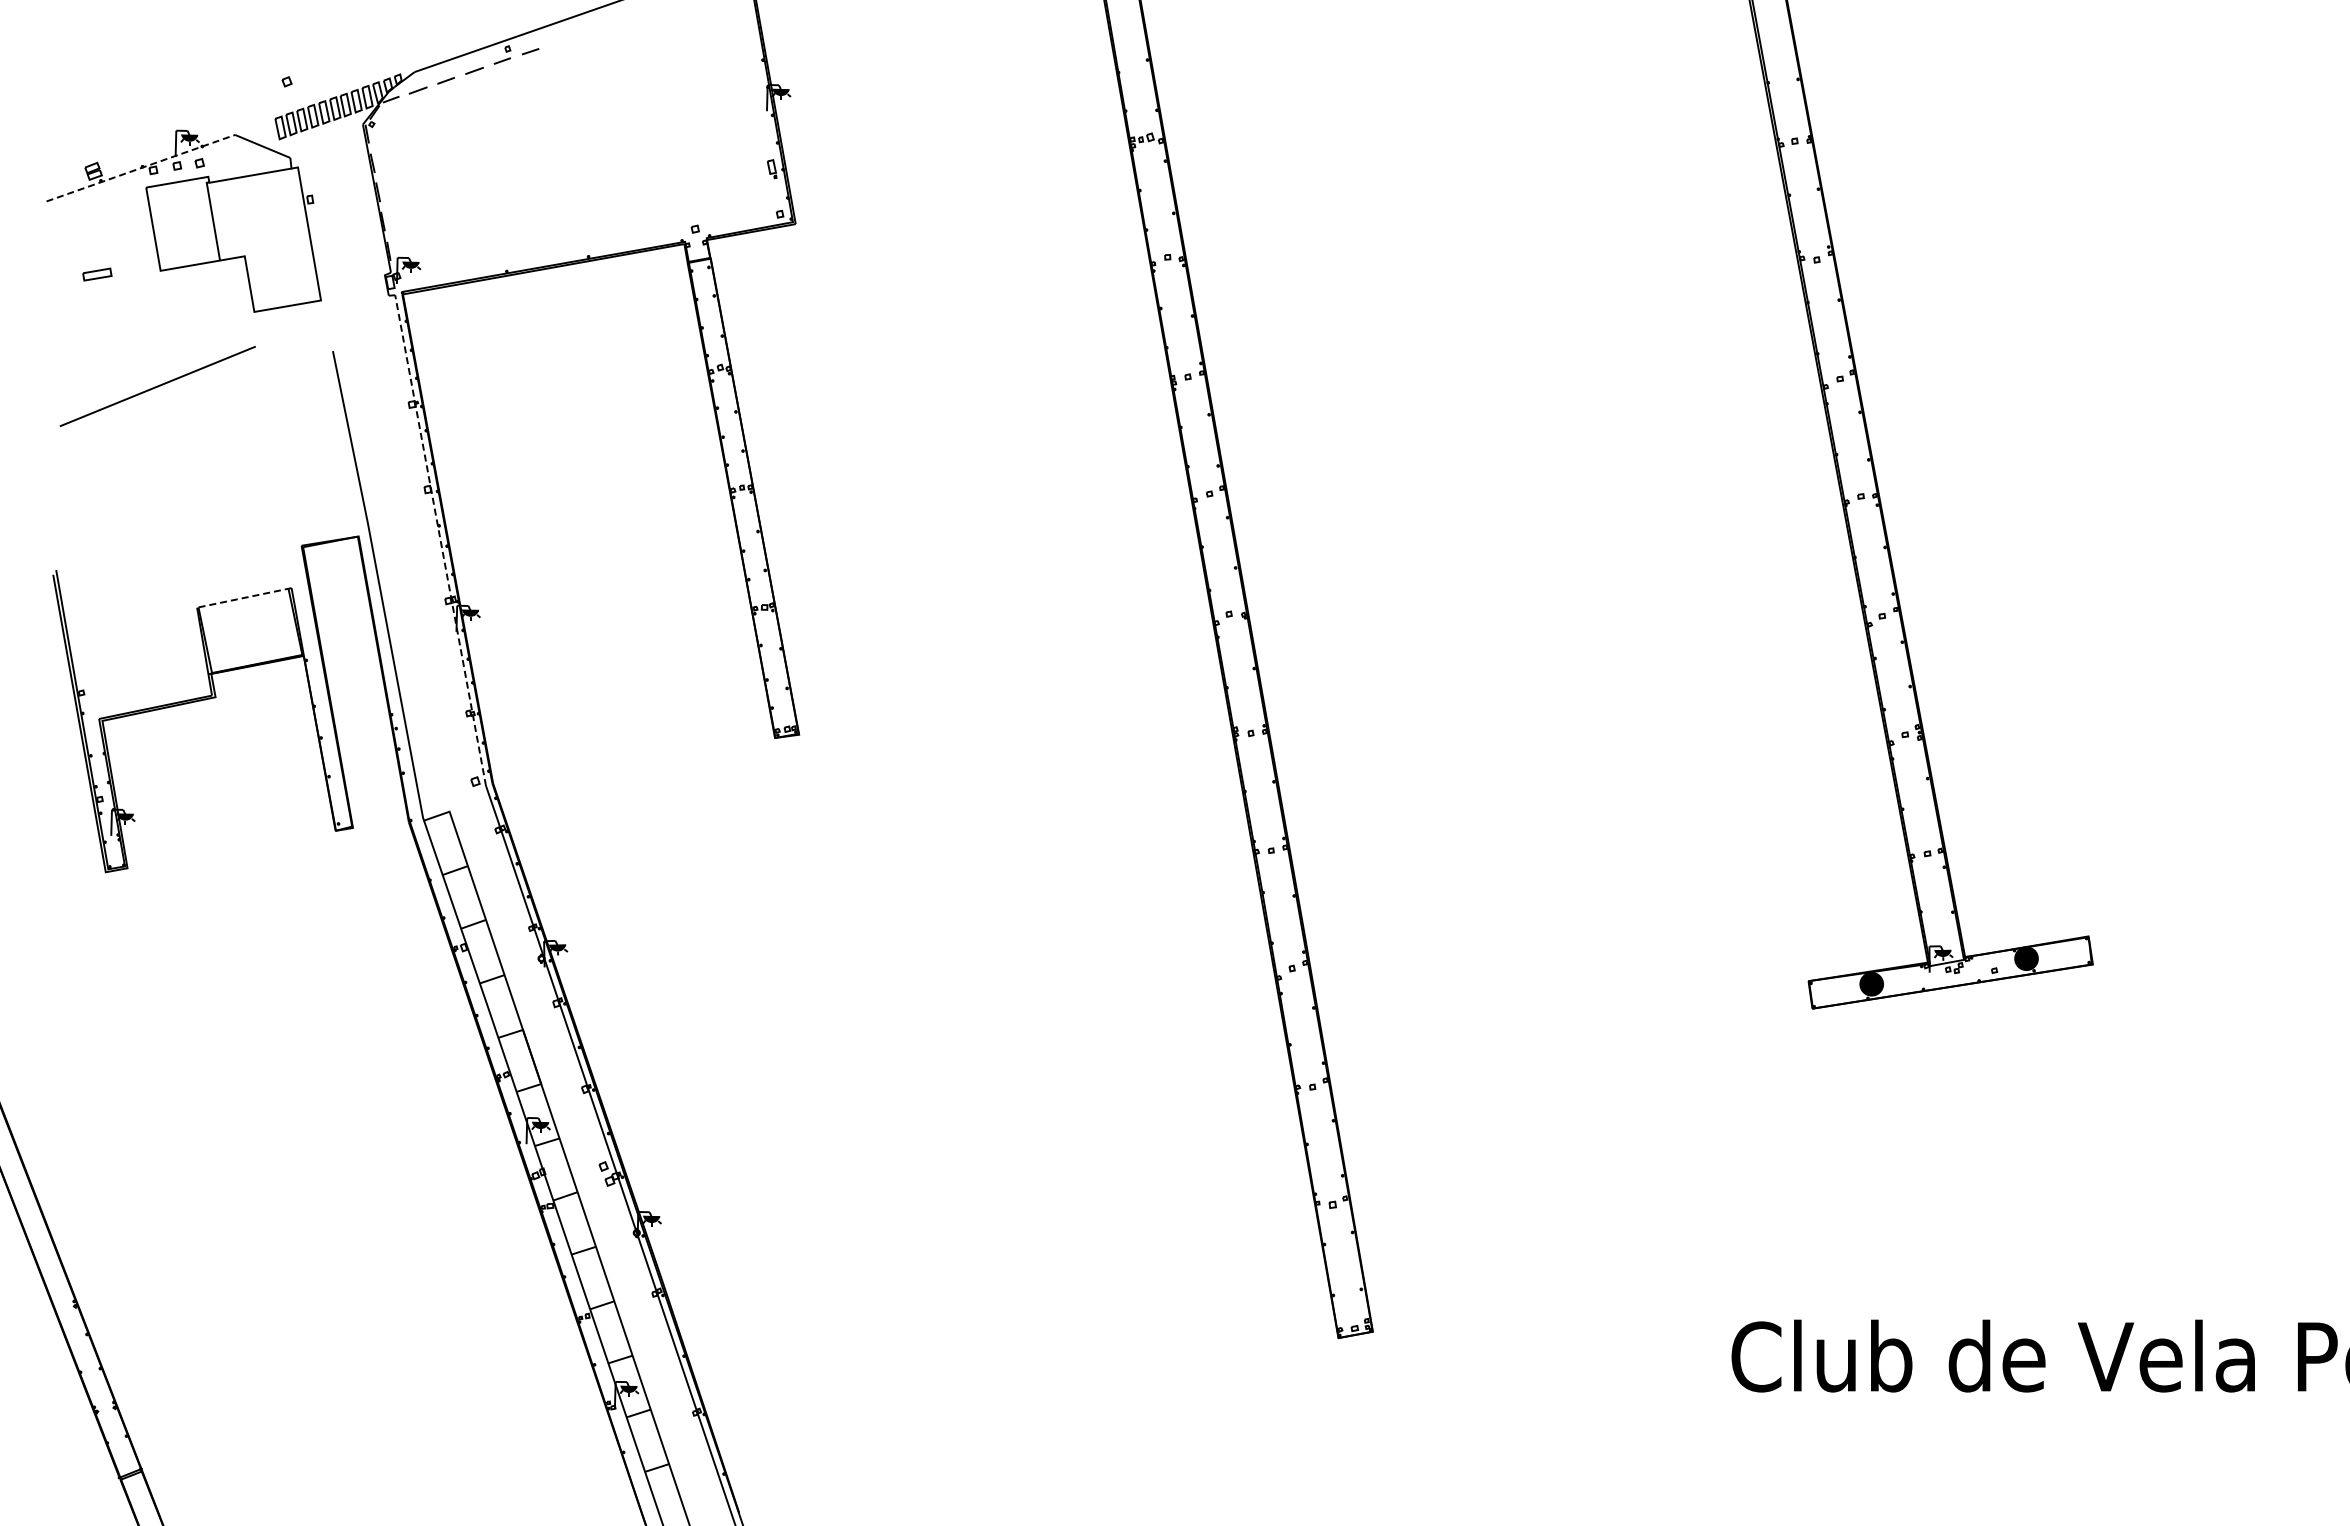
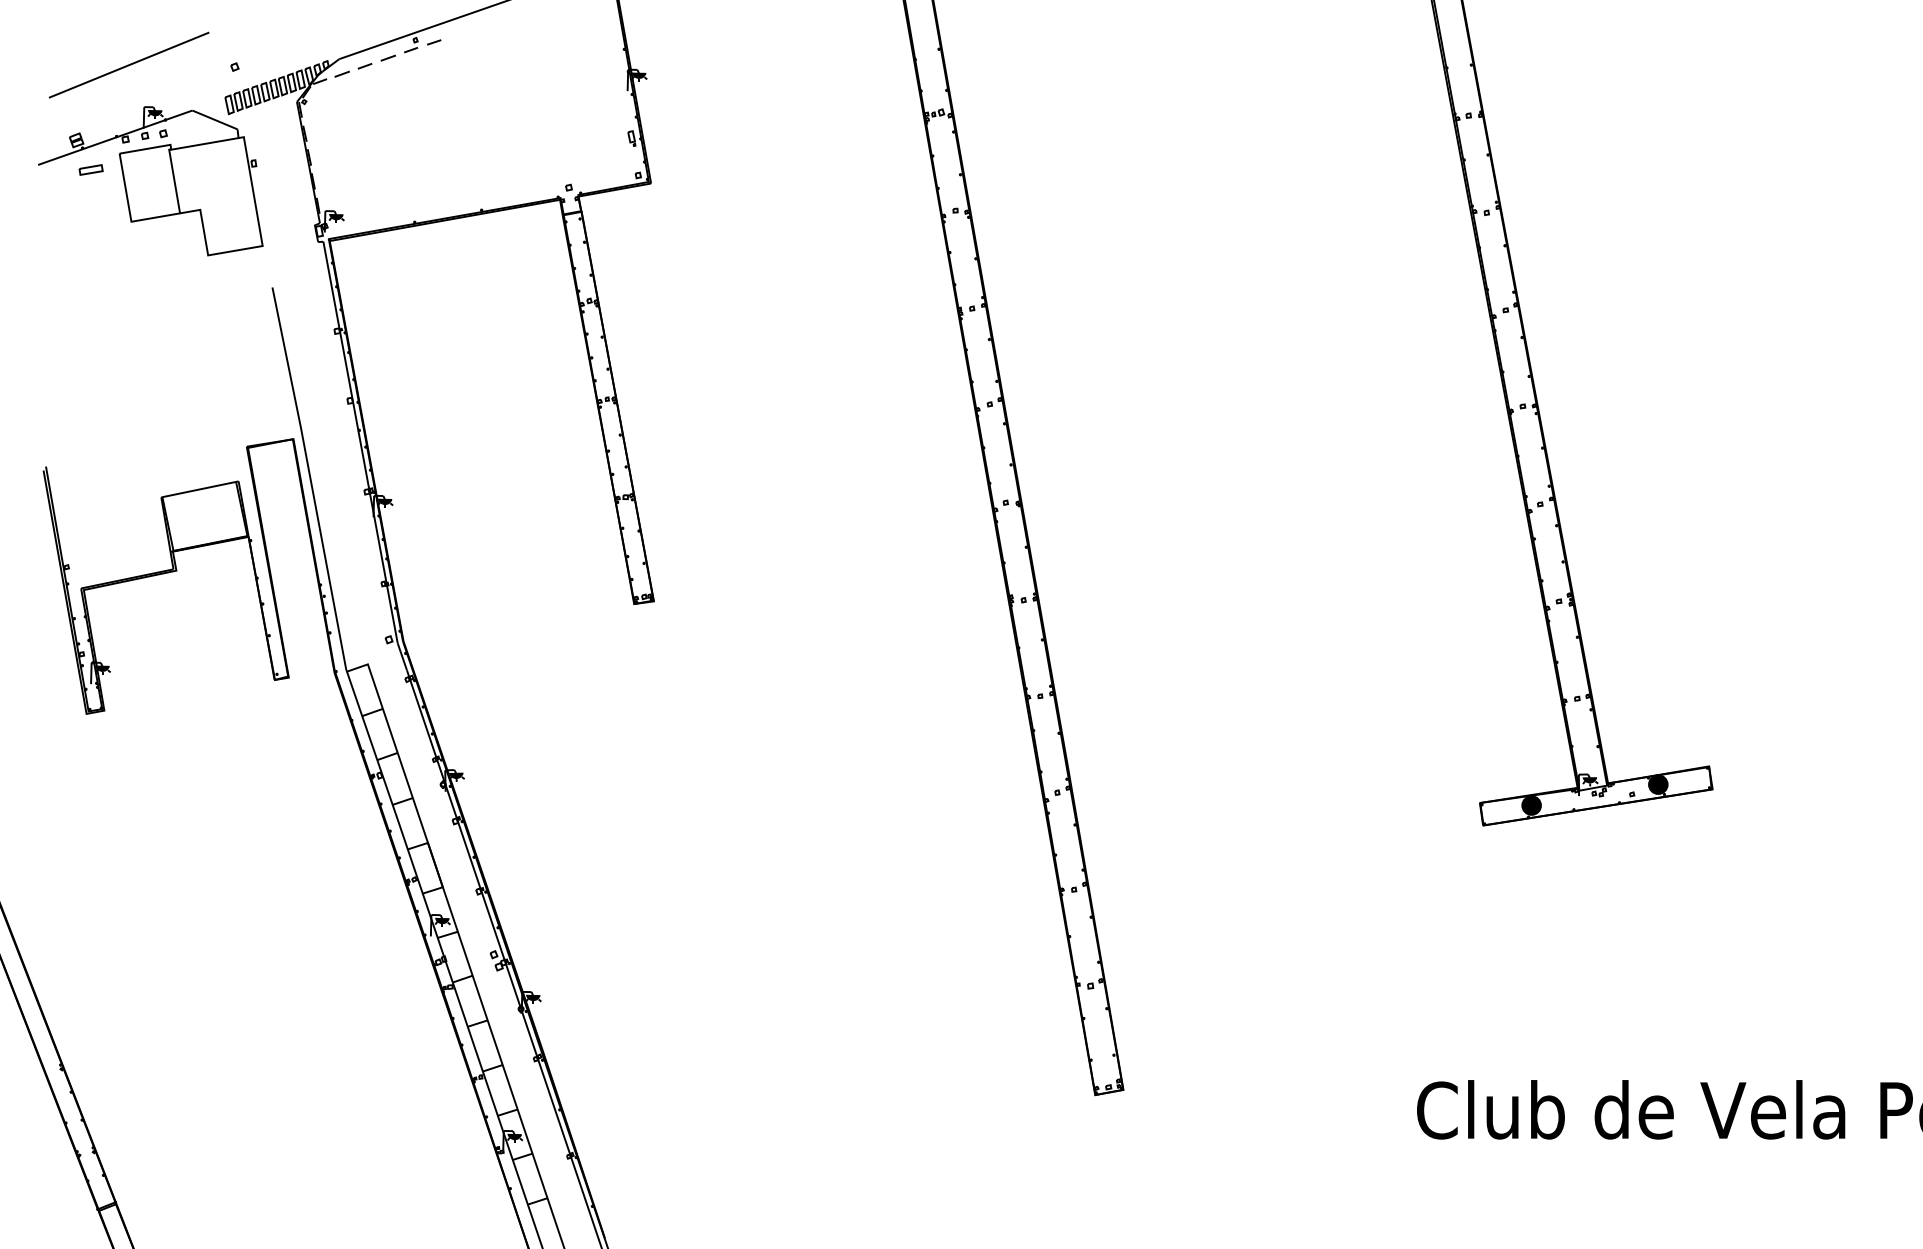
line: (140, 168) -> (114, 138), dashed -> solid
part: (97, 274) -> (91, 169), moved
line: (157, 385) -> (128, 64), moved
line: (440, 540) -> (360, 442), dashed -> solid
line: (243, 598) -> (199, 489), dashed -> solid

